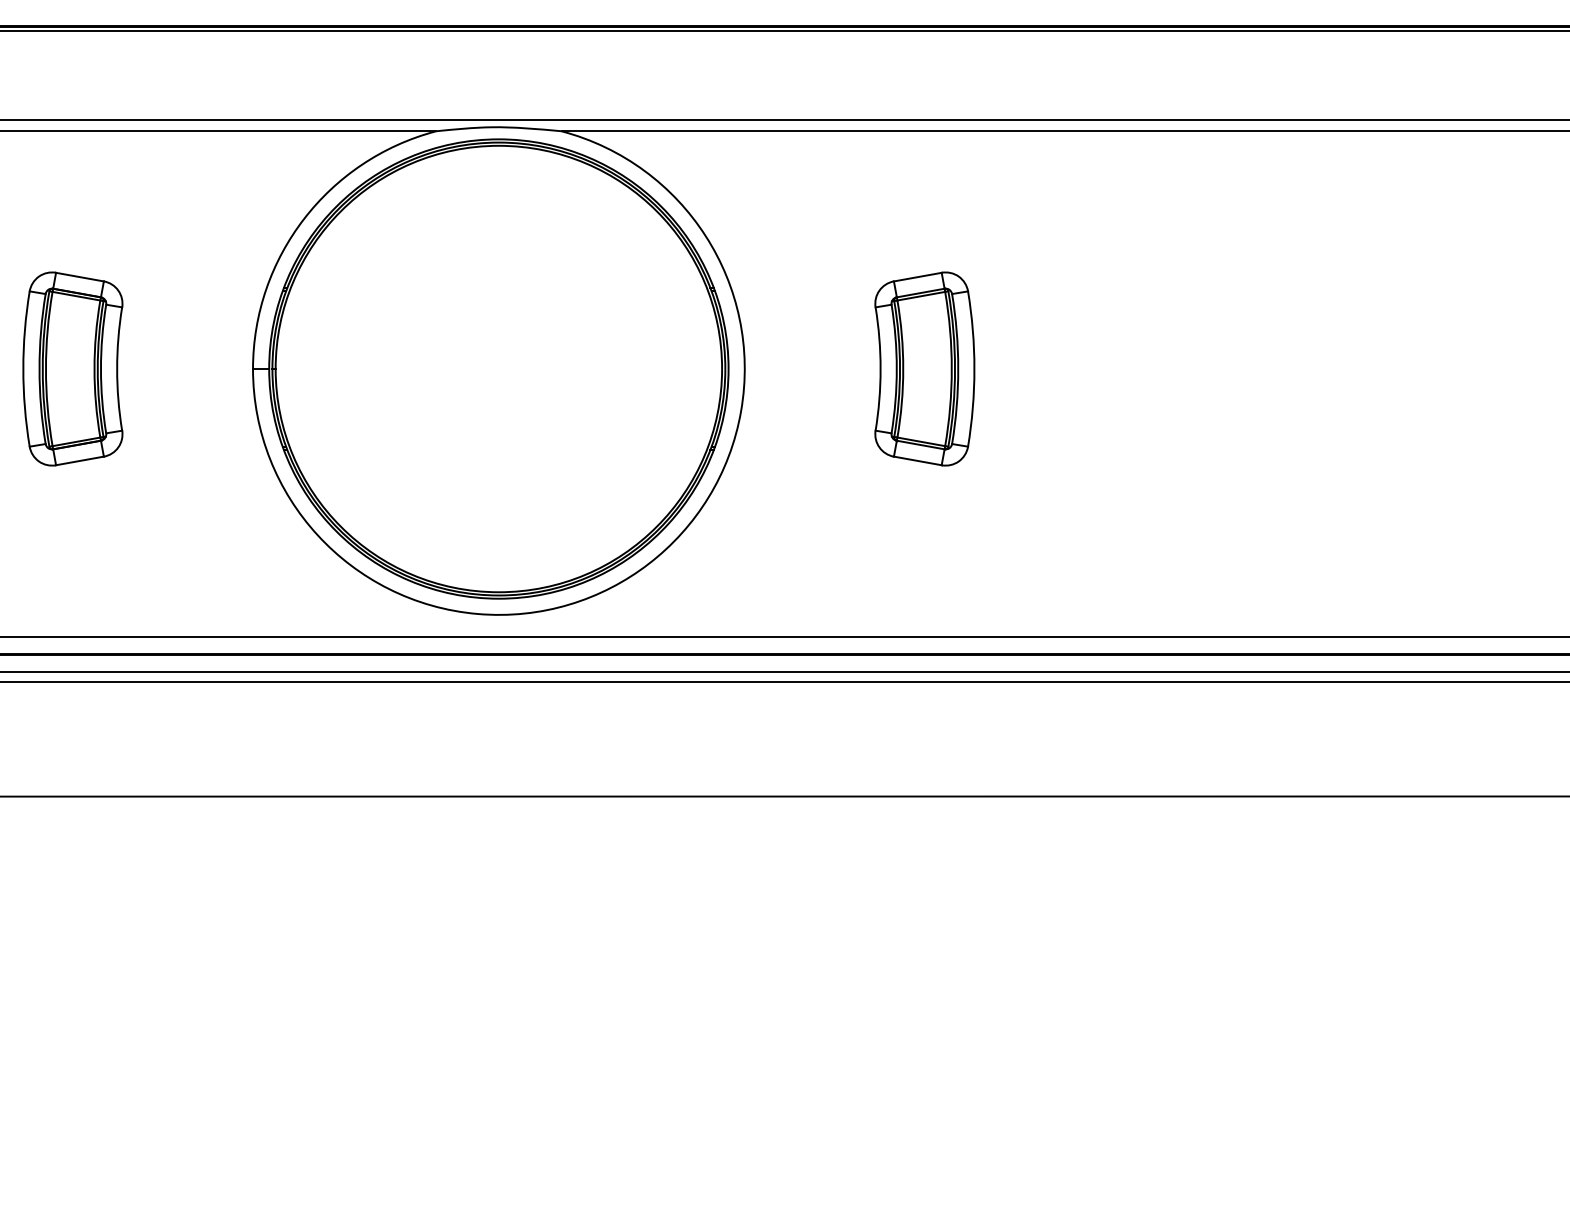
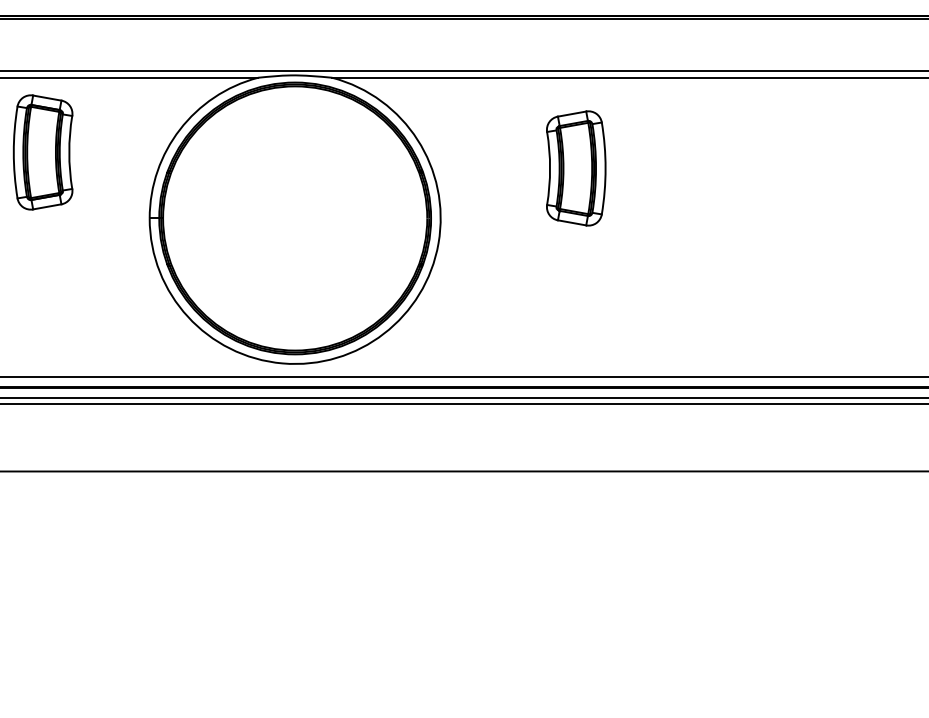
part: (71, 369) -> (42, 152), moved
part: (925, 369) -> (576, 168), moved

